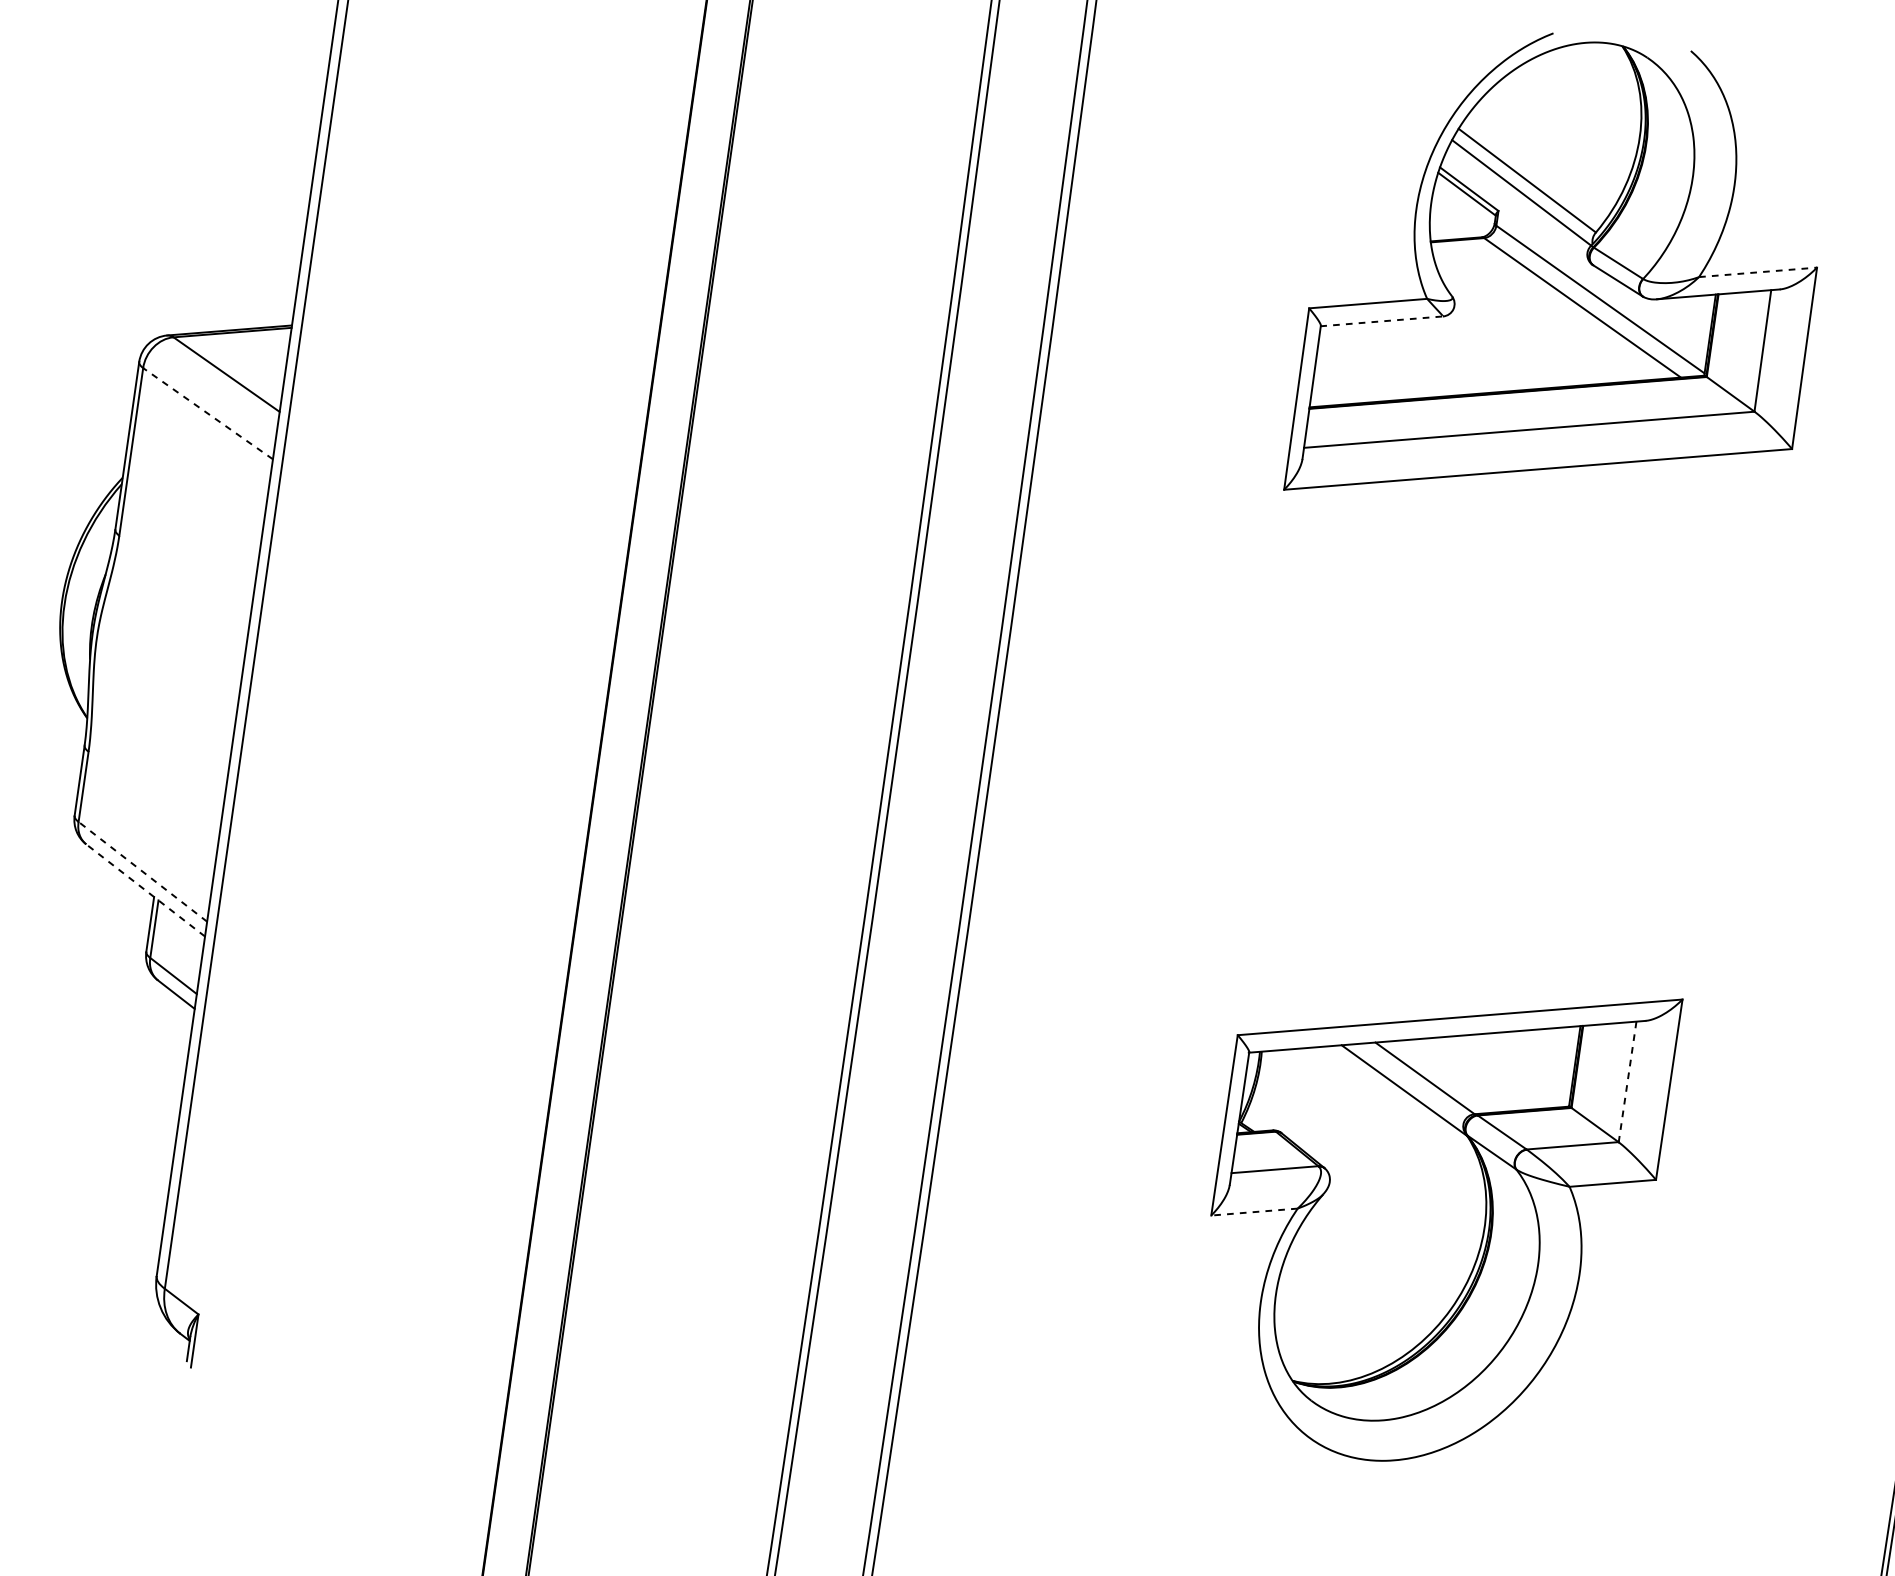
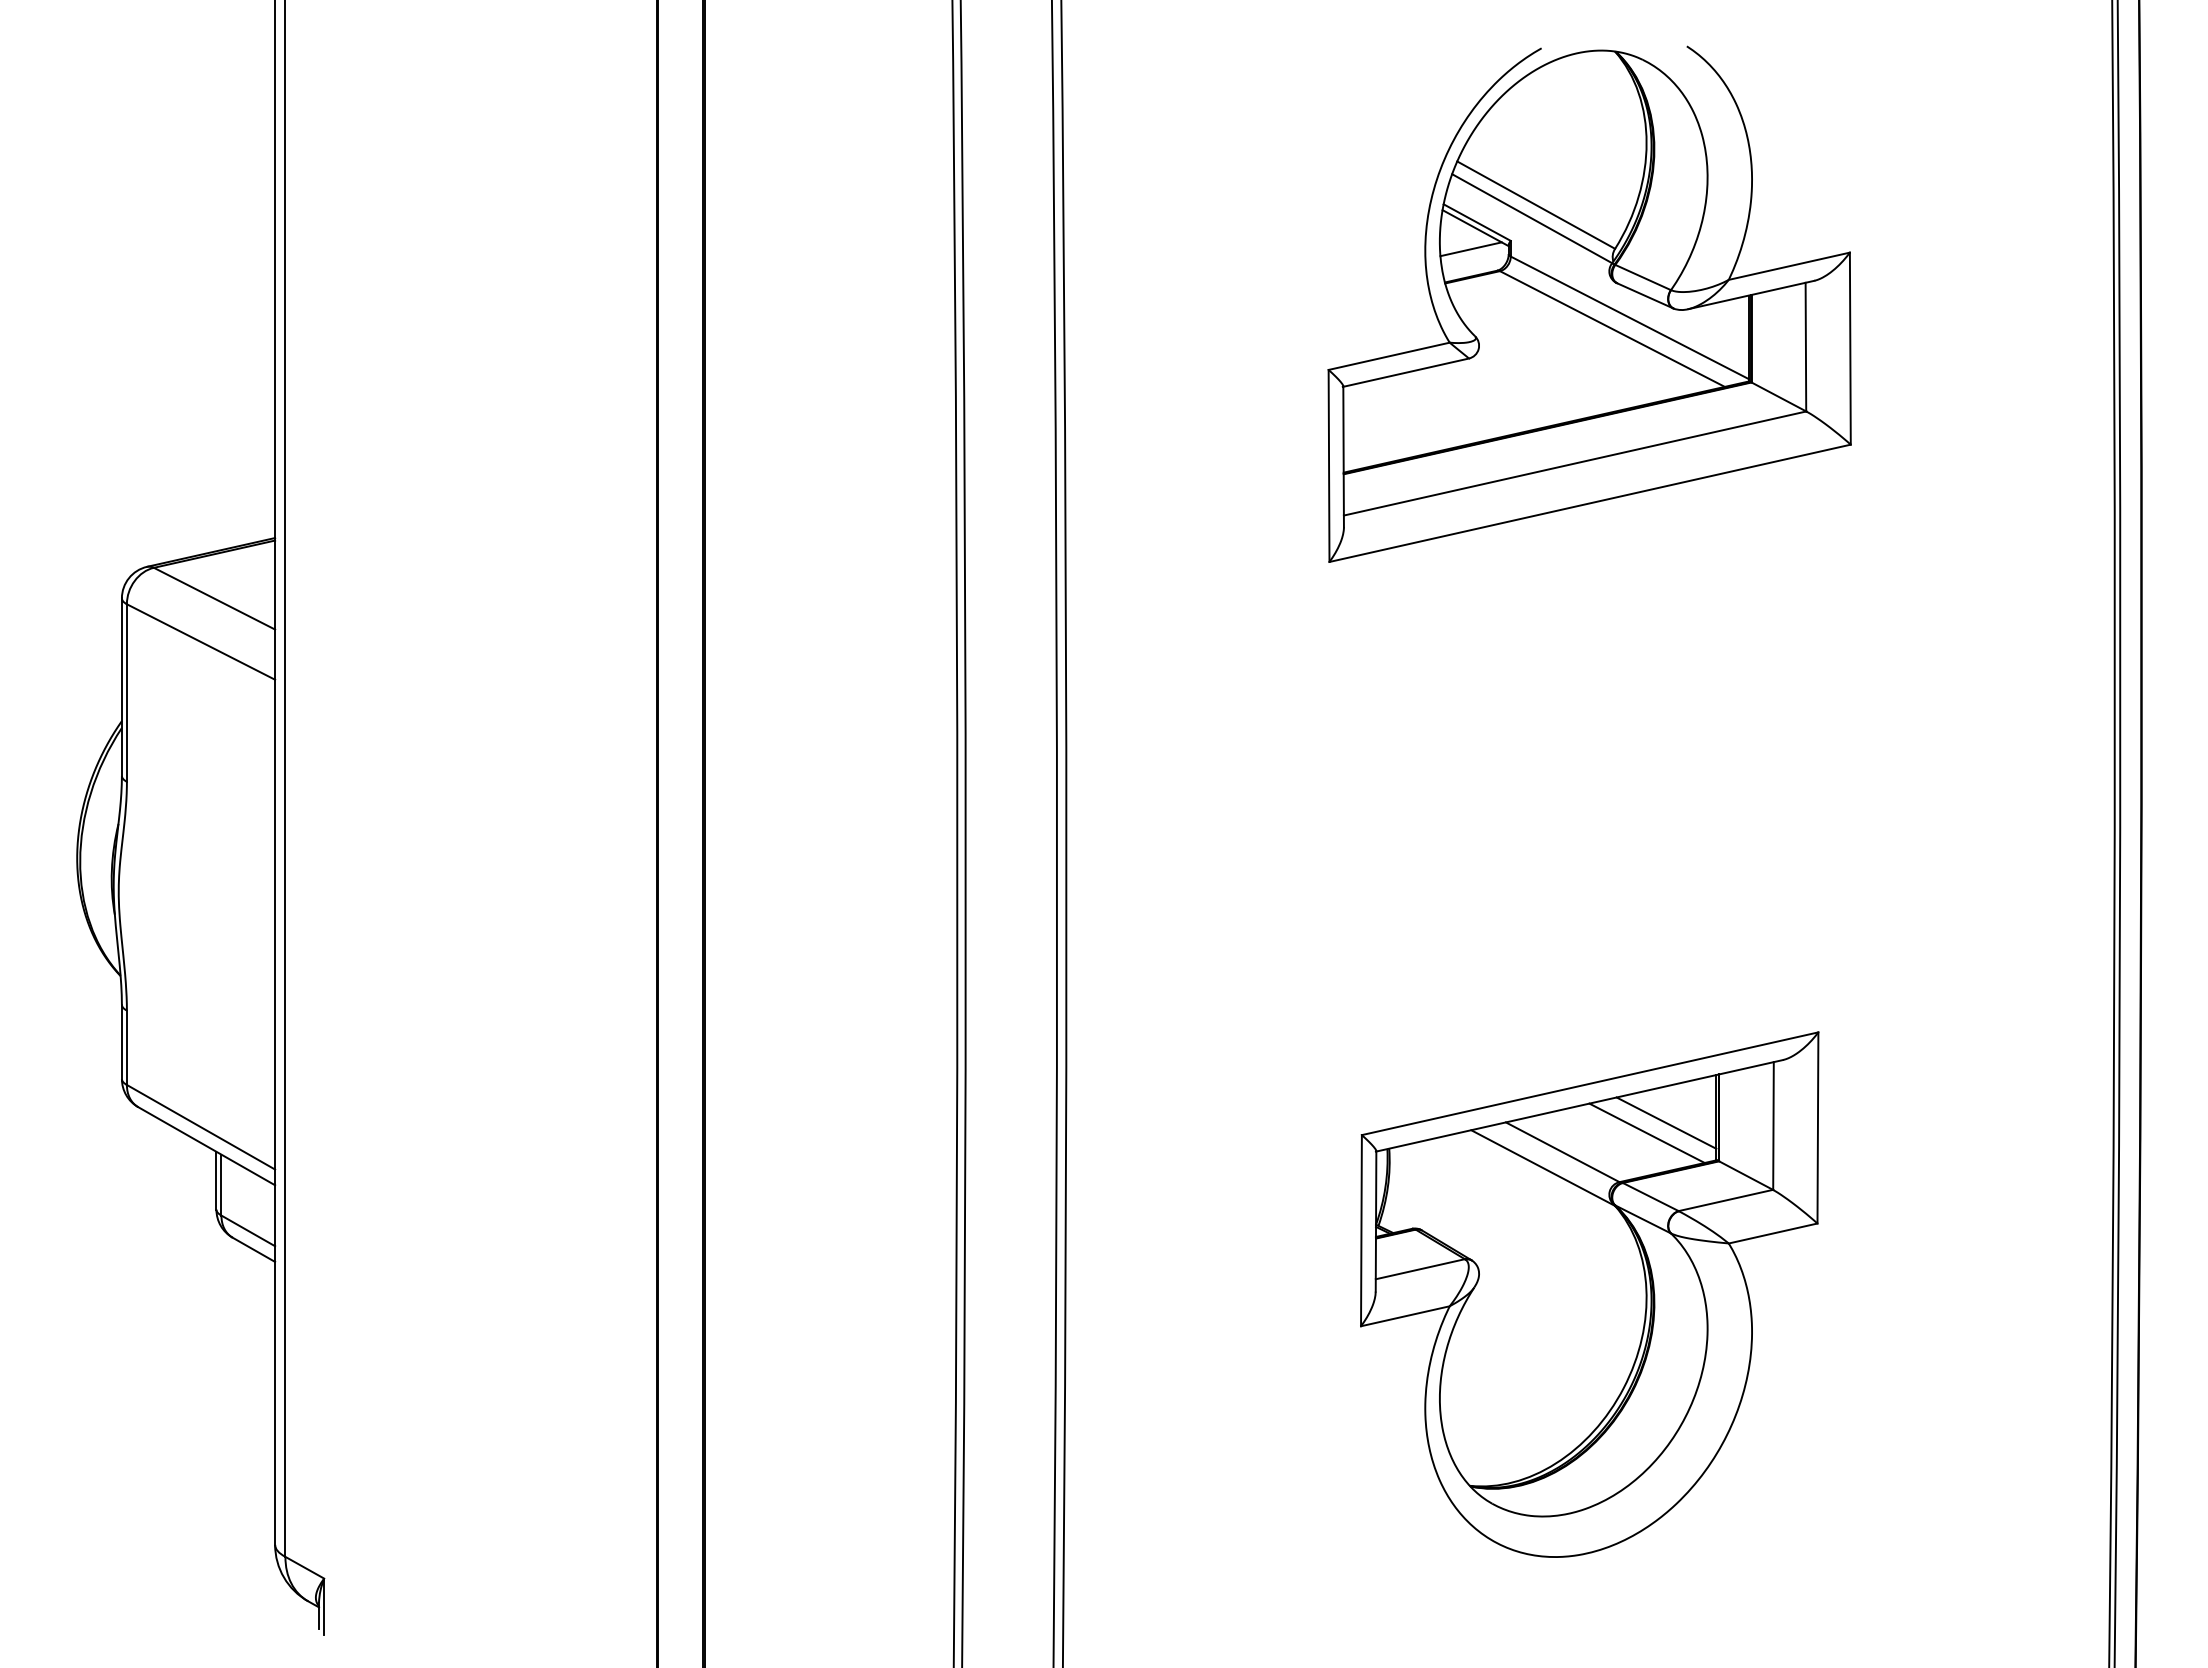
line: (1459, 213) -> (1470, 249), added
line: (1758, 272) -> (1789, 266), dashed -> solid
line: (1381, 321) -> (1405, 372), dashed -> solid
line: (207, 413) -> (200, 641), dashed -> solid
line: (142, 871) -> (200, 1127), dashed -> solid
line: (145, 890) -> (206, 1146), dashed -> solid
line: (1527, 1064) -> (1666, 1122), added
line: (1506, 1070) -> (1646, 1132), added
line: (1627, 1082) -> (1773, 1126), dashed -> solid
line: (1253, 1212) -> (1404, 1316), dashed -> solid

